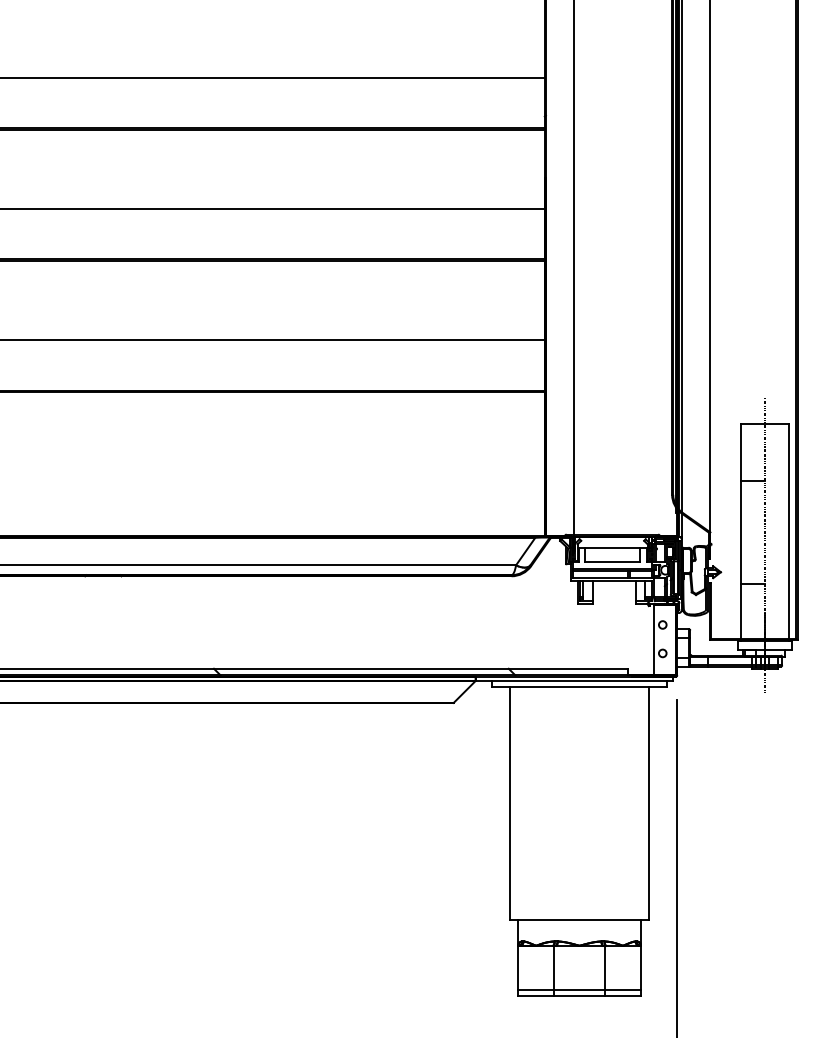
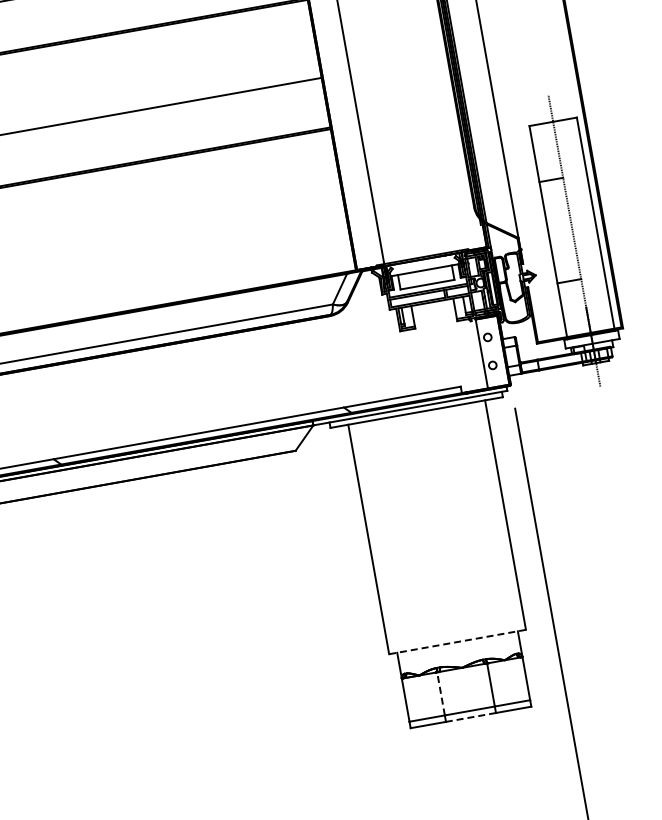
line: (579, 919) -> (457, 641), solid -> dashed
line: (554, 967) -> (441, 693), solid -> dashed
line: (579, 996) -> (470, 717), solid -> dashed

